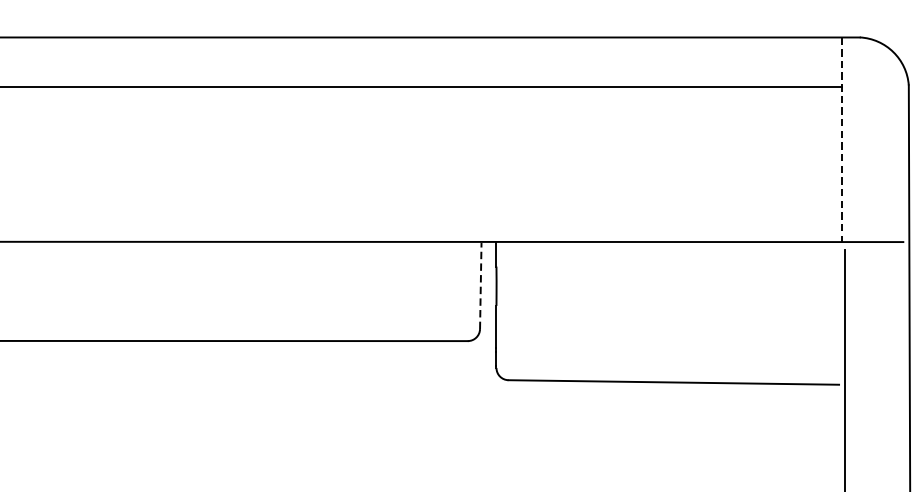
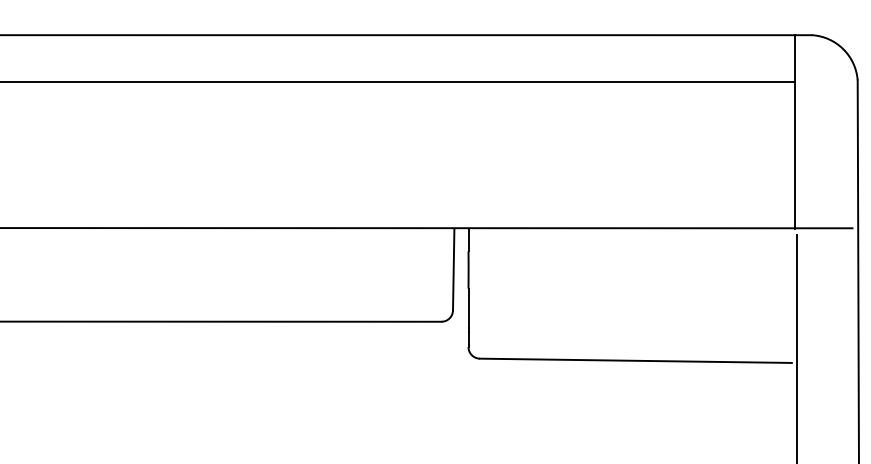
line: (841, 140) -> (794, 132), dashed -> solid
line: (480, 285) -> (453, 269), dashed -> solid

